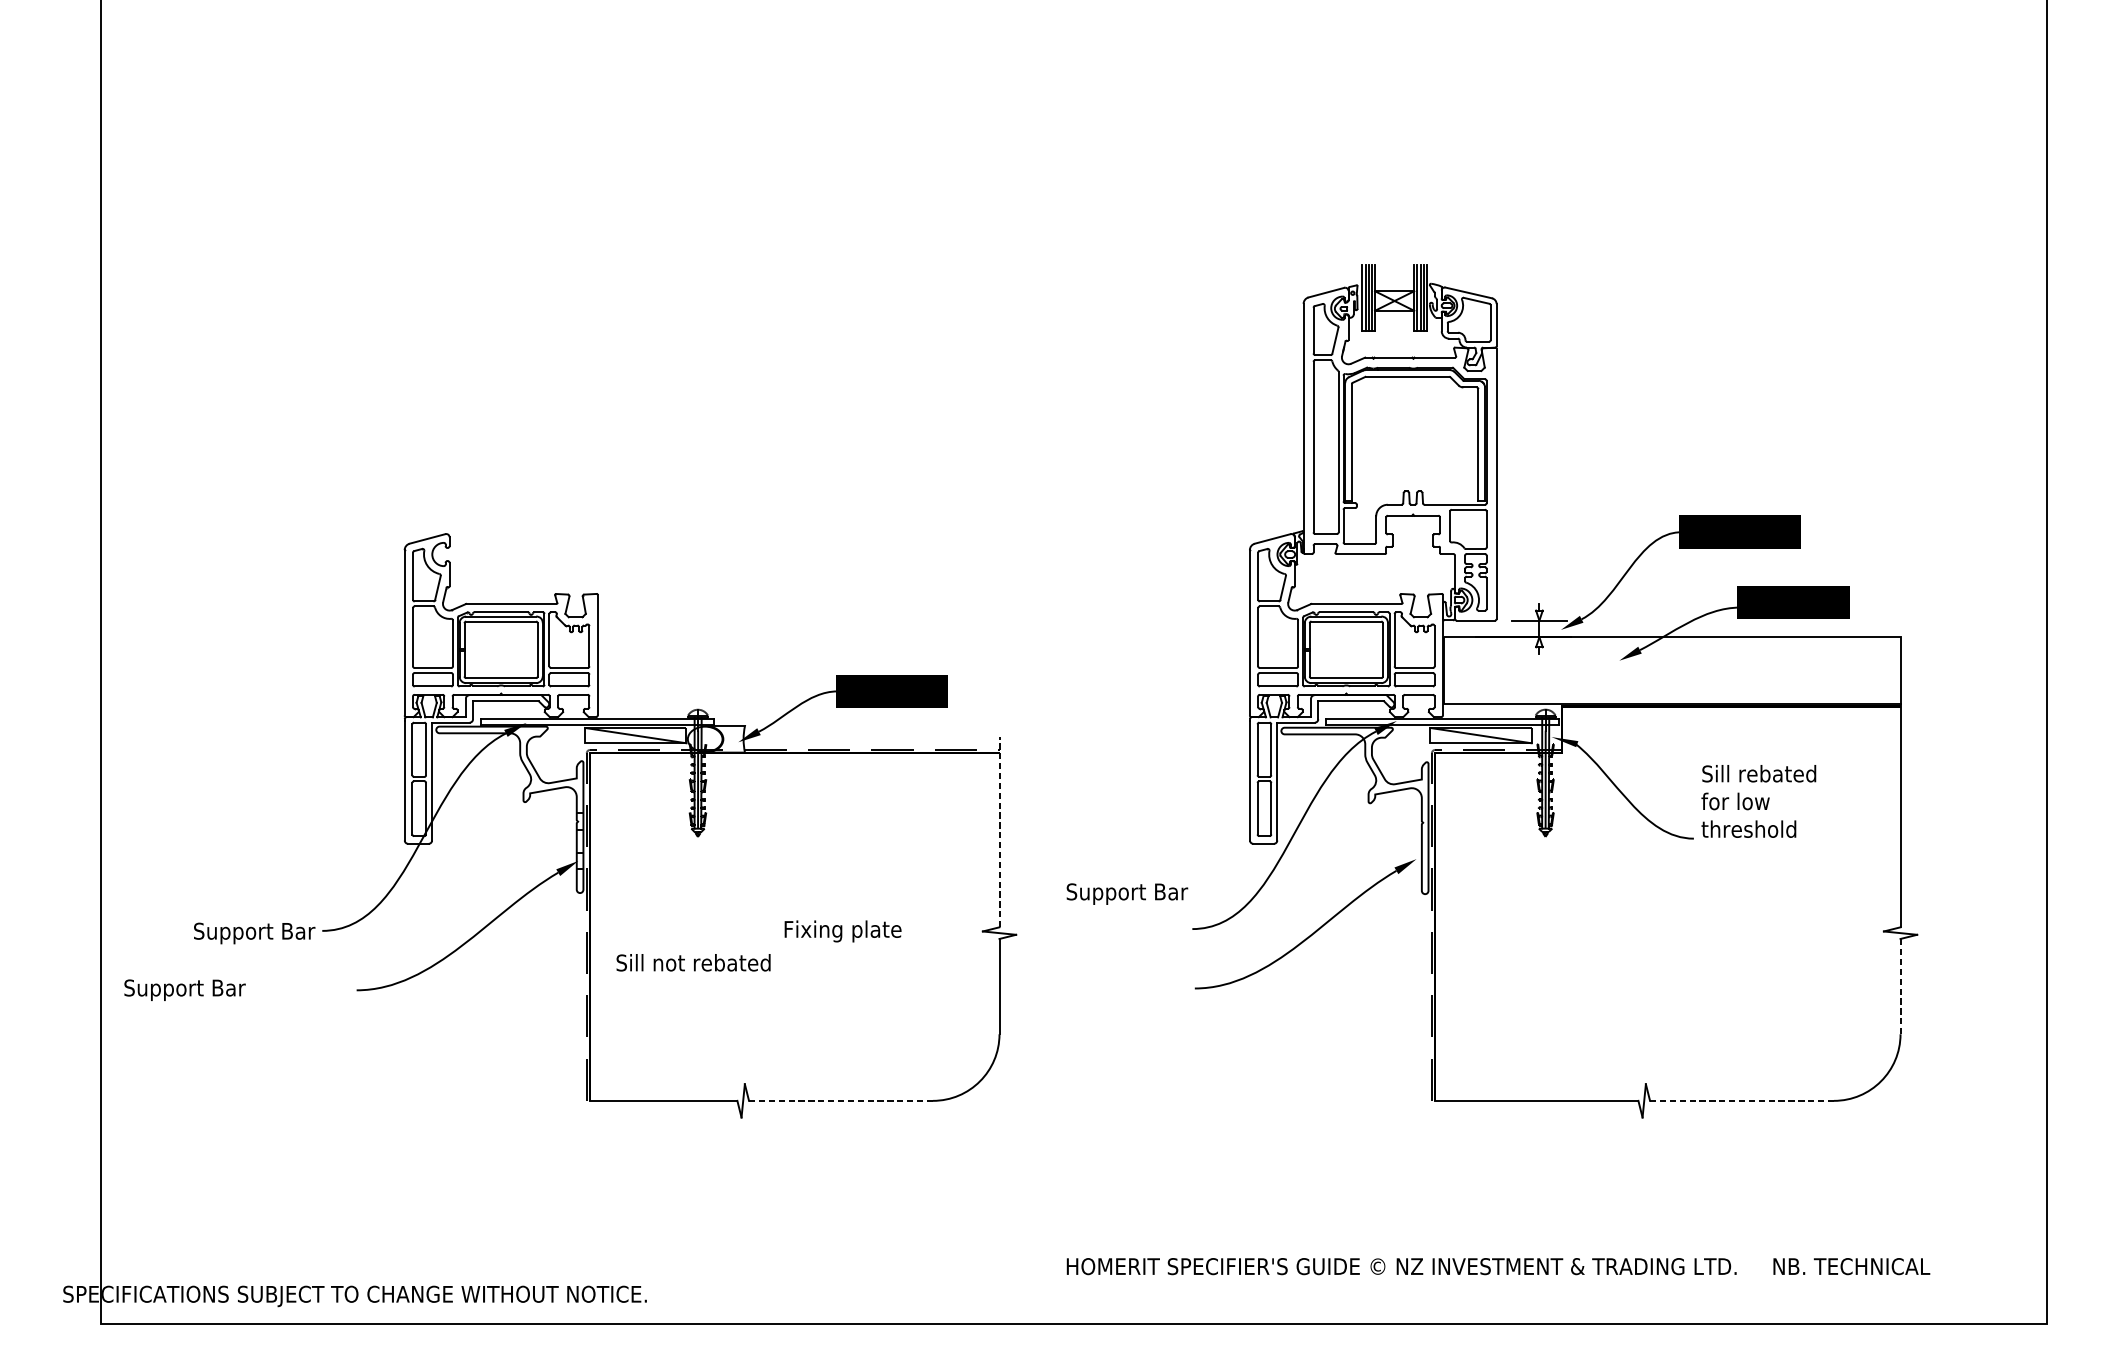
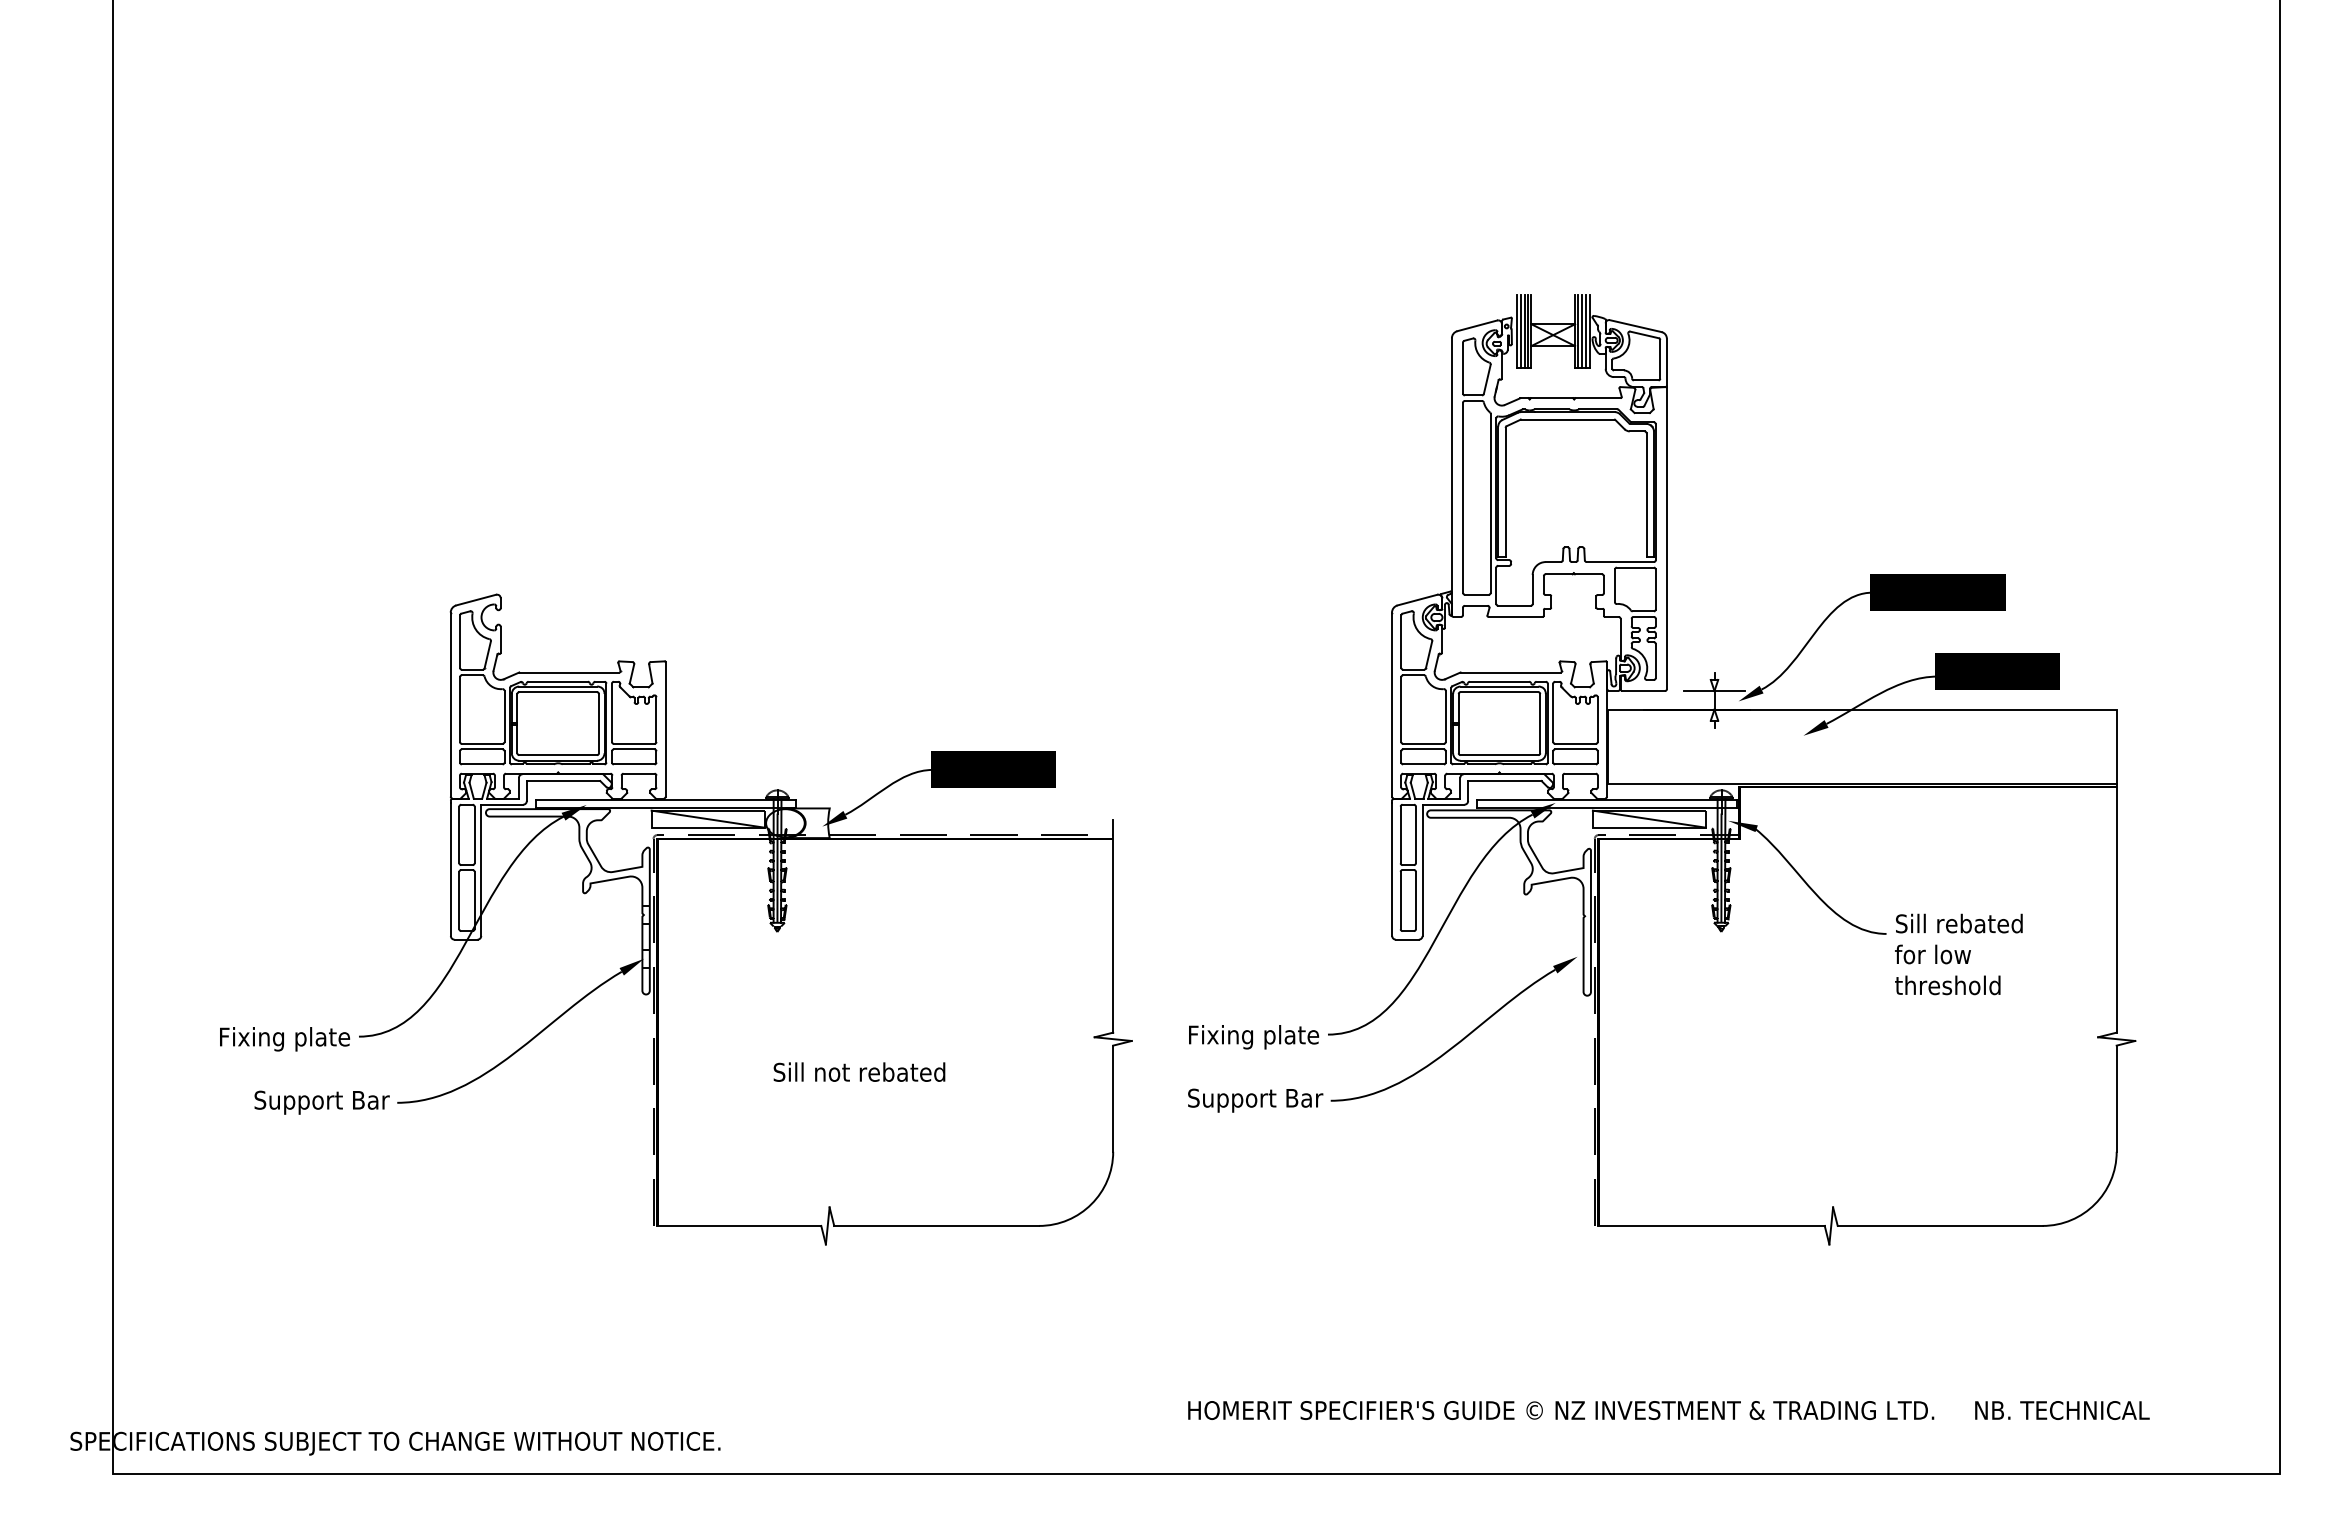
text: (1758, 801) -> (1958, 954), moved
line: (999, 831) -> (1113, 925), dashed -> solid
text: (1127, 893) -> (1255, 1100), moved
text: (843, 931) -> (1254, 1037), moved
text: (254, 933) -> (283, 1039), Support Bar -> Fixing plate
text: (693, 962) -> (859, 1071), moved
line: (1900, 986) -> (2116, 1098), dashed -> solid
text: (184, 990) -> (321, 1102), moved
line: (841, 1100) -> (937, 1225), dashed -> solid
line: (1742, 1100) -> (1940, 1225), dashed -> solid

